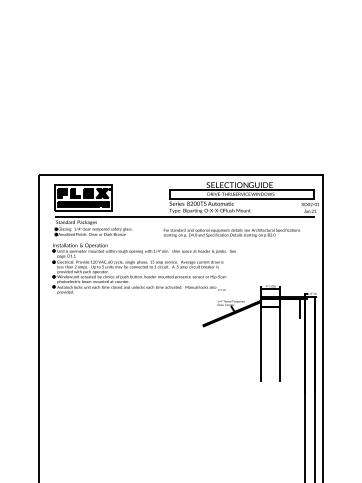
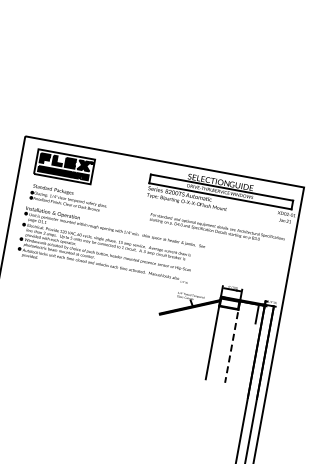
line: (184, 216) -> (160, 203), removed
text: (231, 232) -> (217, 228), moved
line: (280, 340) -> (232, 342), solid -> dashed

